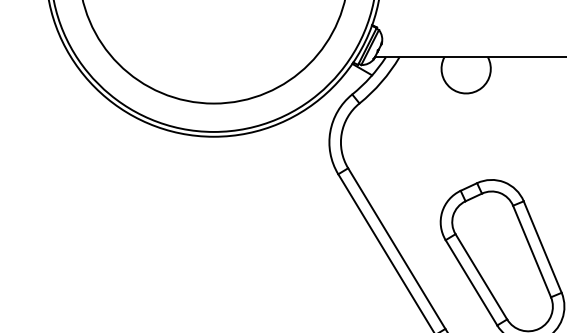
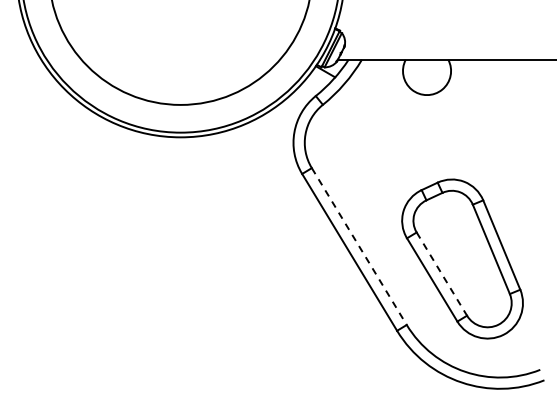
line: (397, 248) -> (359, 246), solid -> dashed
line: (480, 277) -> (441, 274), solid -> dashed

